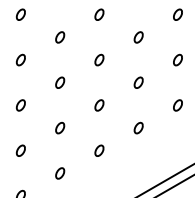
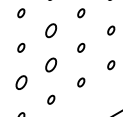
part: (60, 82) -> (51, 30), size x1.6
part: (60, 128) -> (51, 65), size x1.6
part: (20, 150) -> (21, 82), size x1.6

